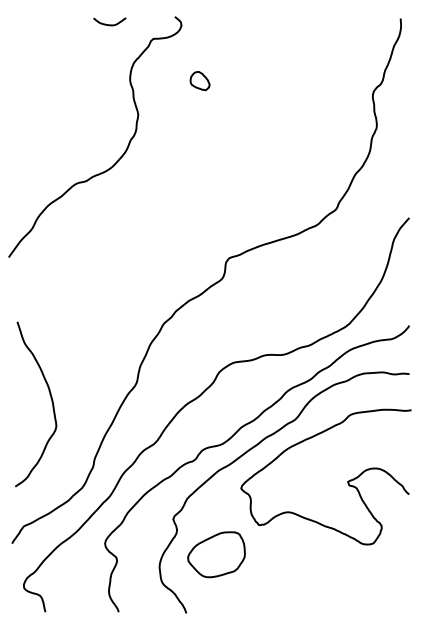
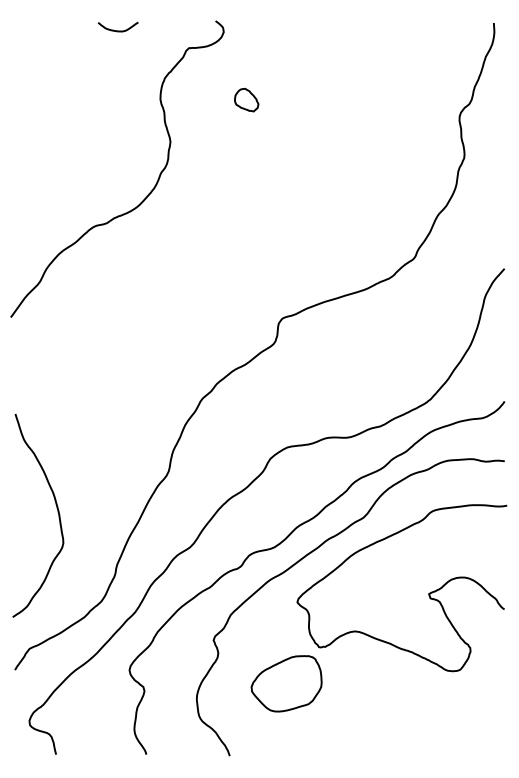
curve: (109, 24) -> (117, 30), moved
curve: (51, 402) -> (57, 513), moved
part: (216, 554) -> (286, 683), moved

